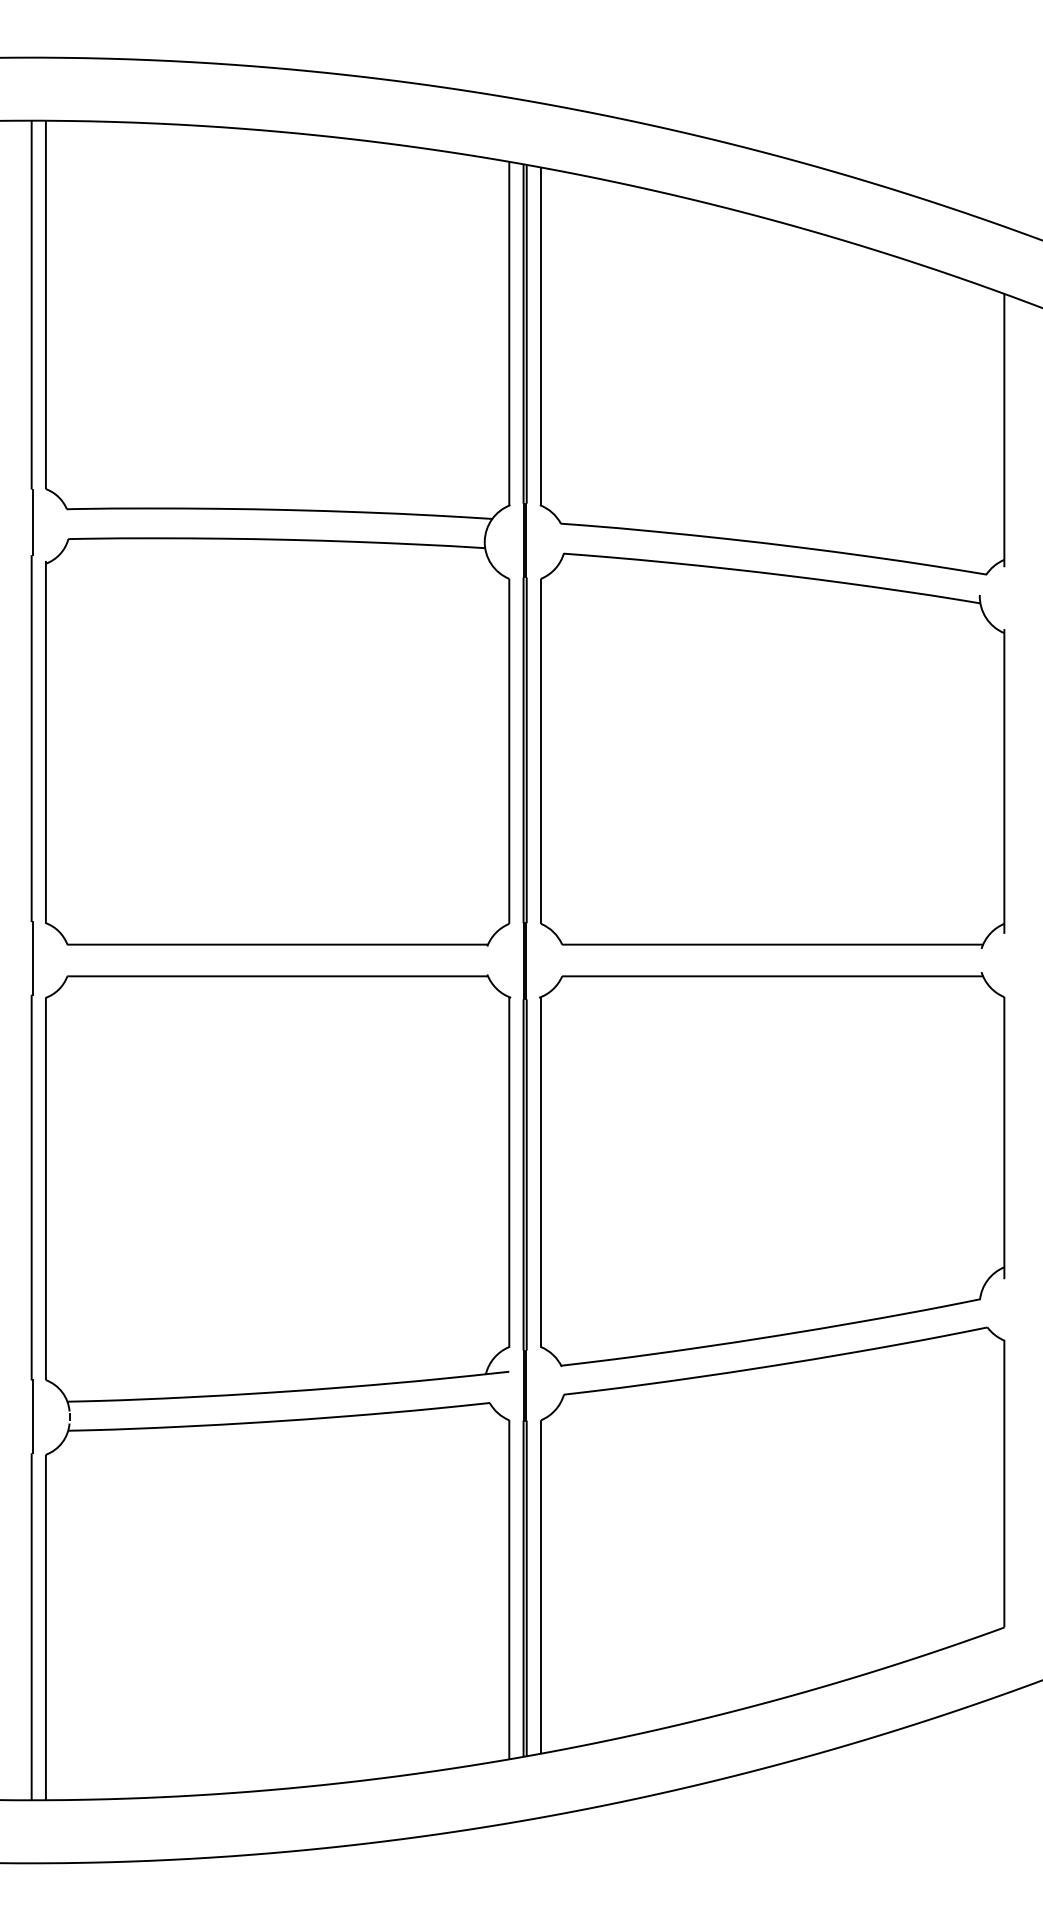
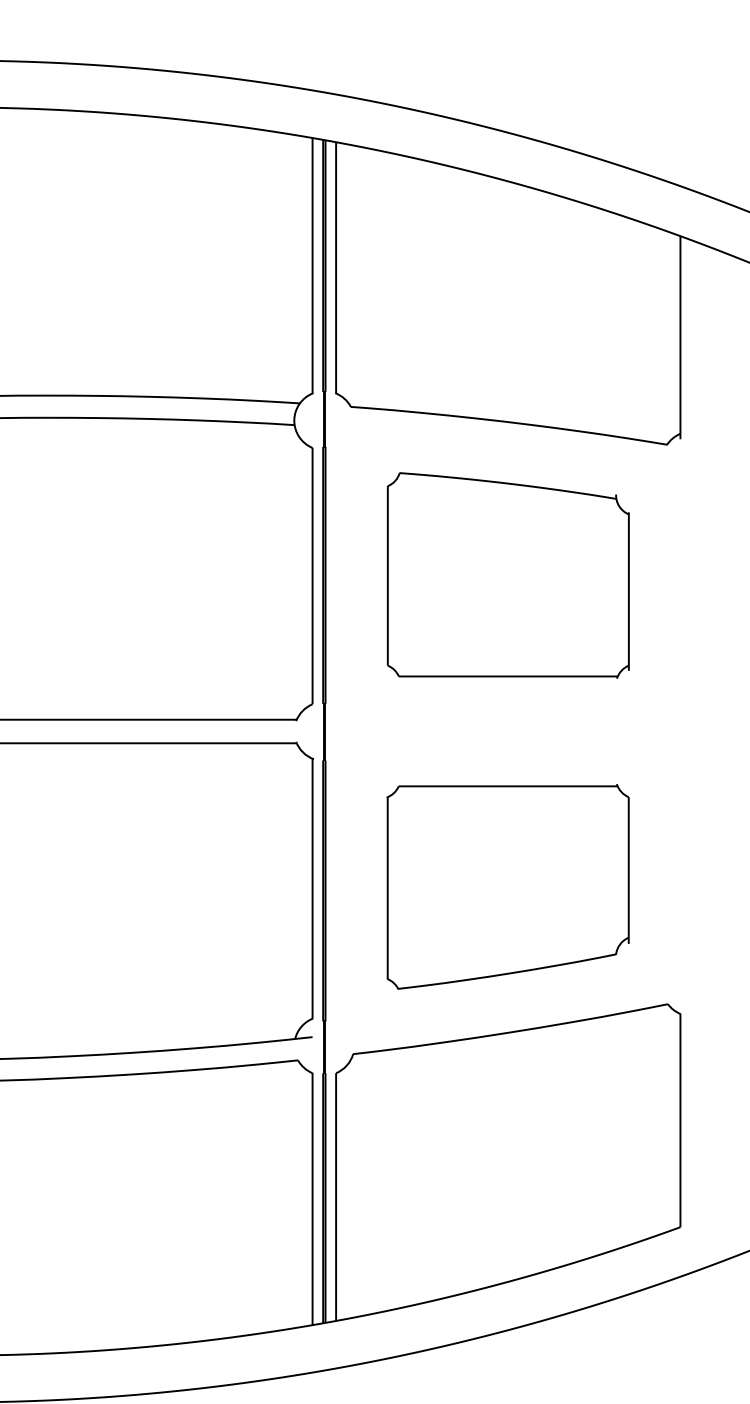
part: (772, 750) -> (508, 575), size x0.7
part: (772, 1169) -> (508, 886), size x0.7

